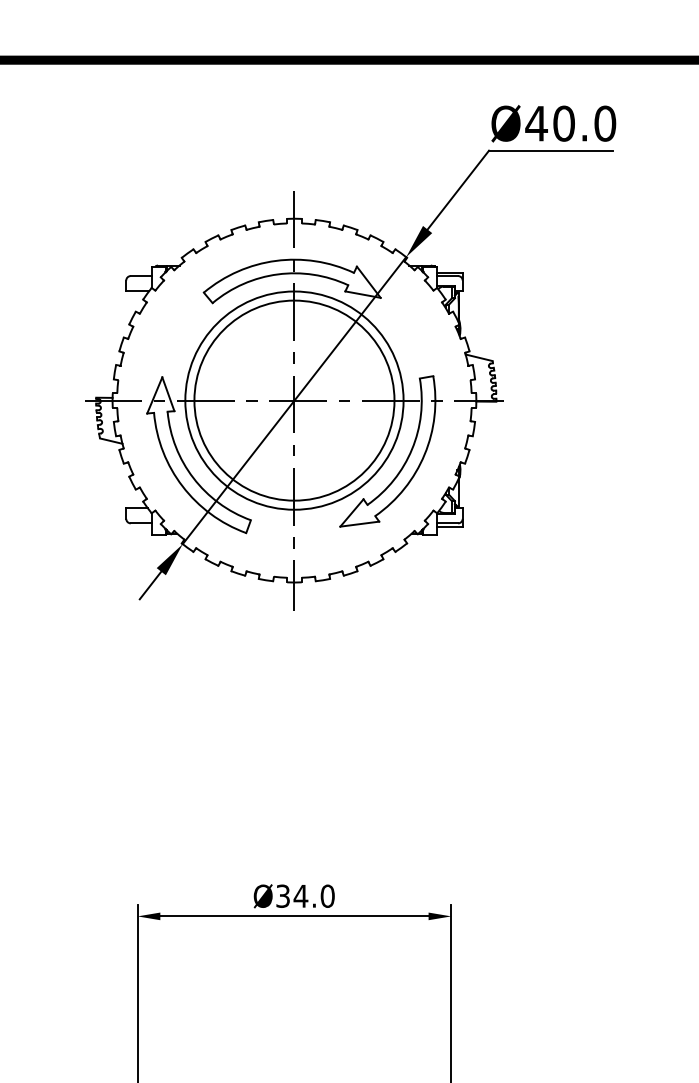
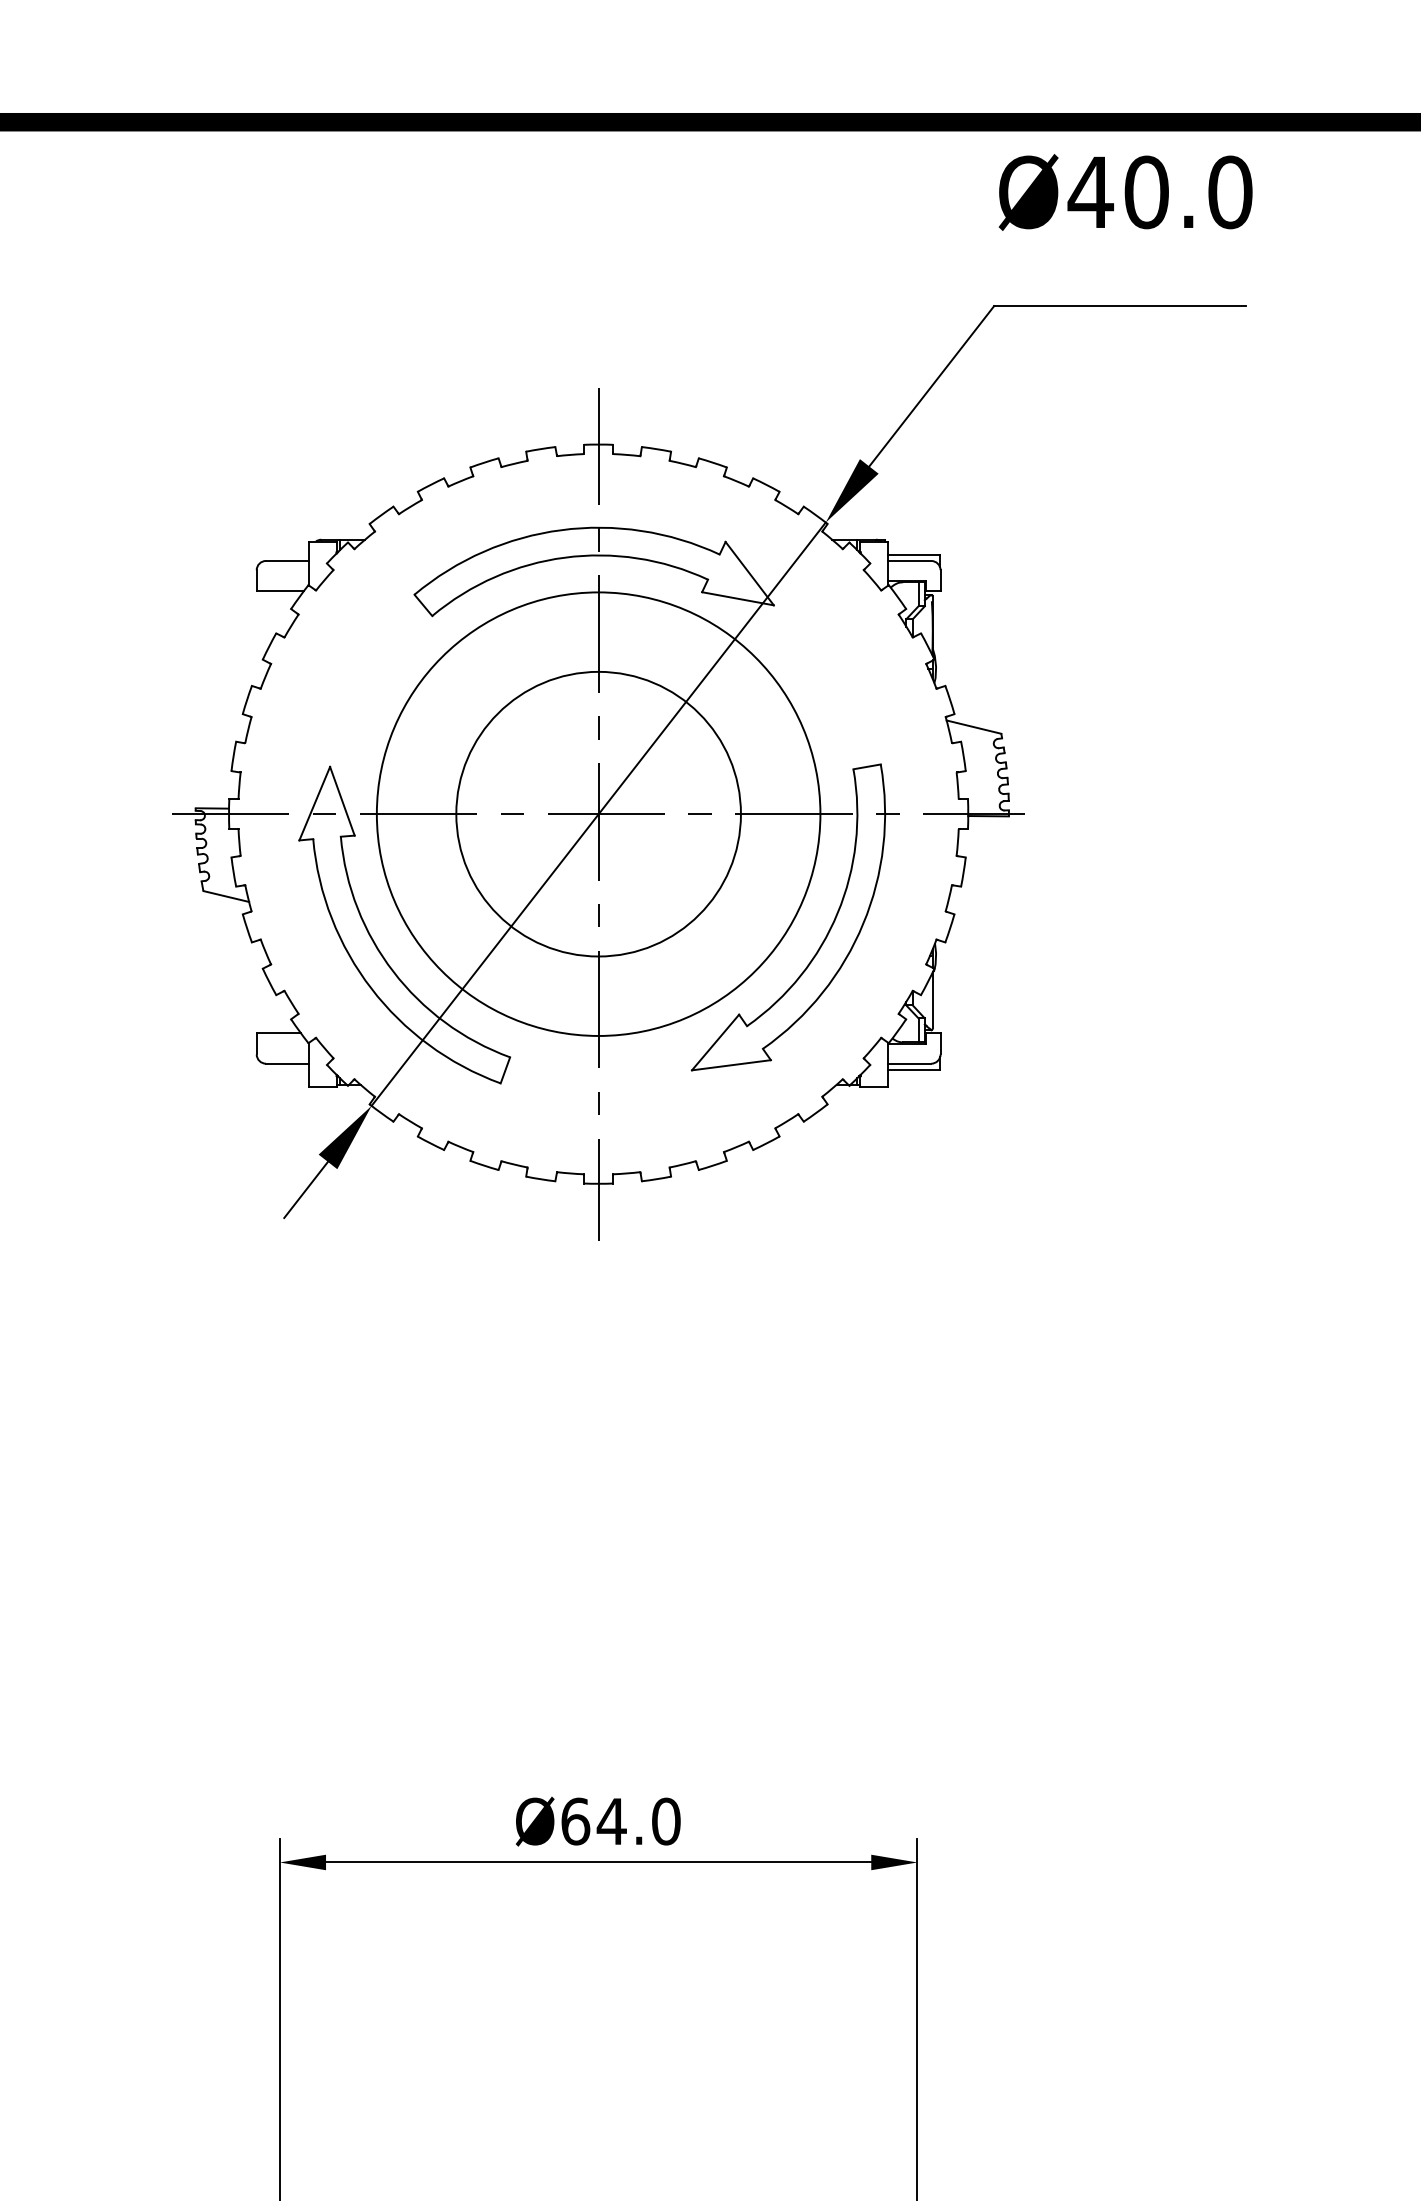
text: (553, 123) -> (1125, 191), moved
circle: (294, 400) -> (598, 813), size x0.7
text: (283, 895) -> (576, 1820), Ø34.0 -> Ø64.0

